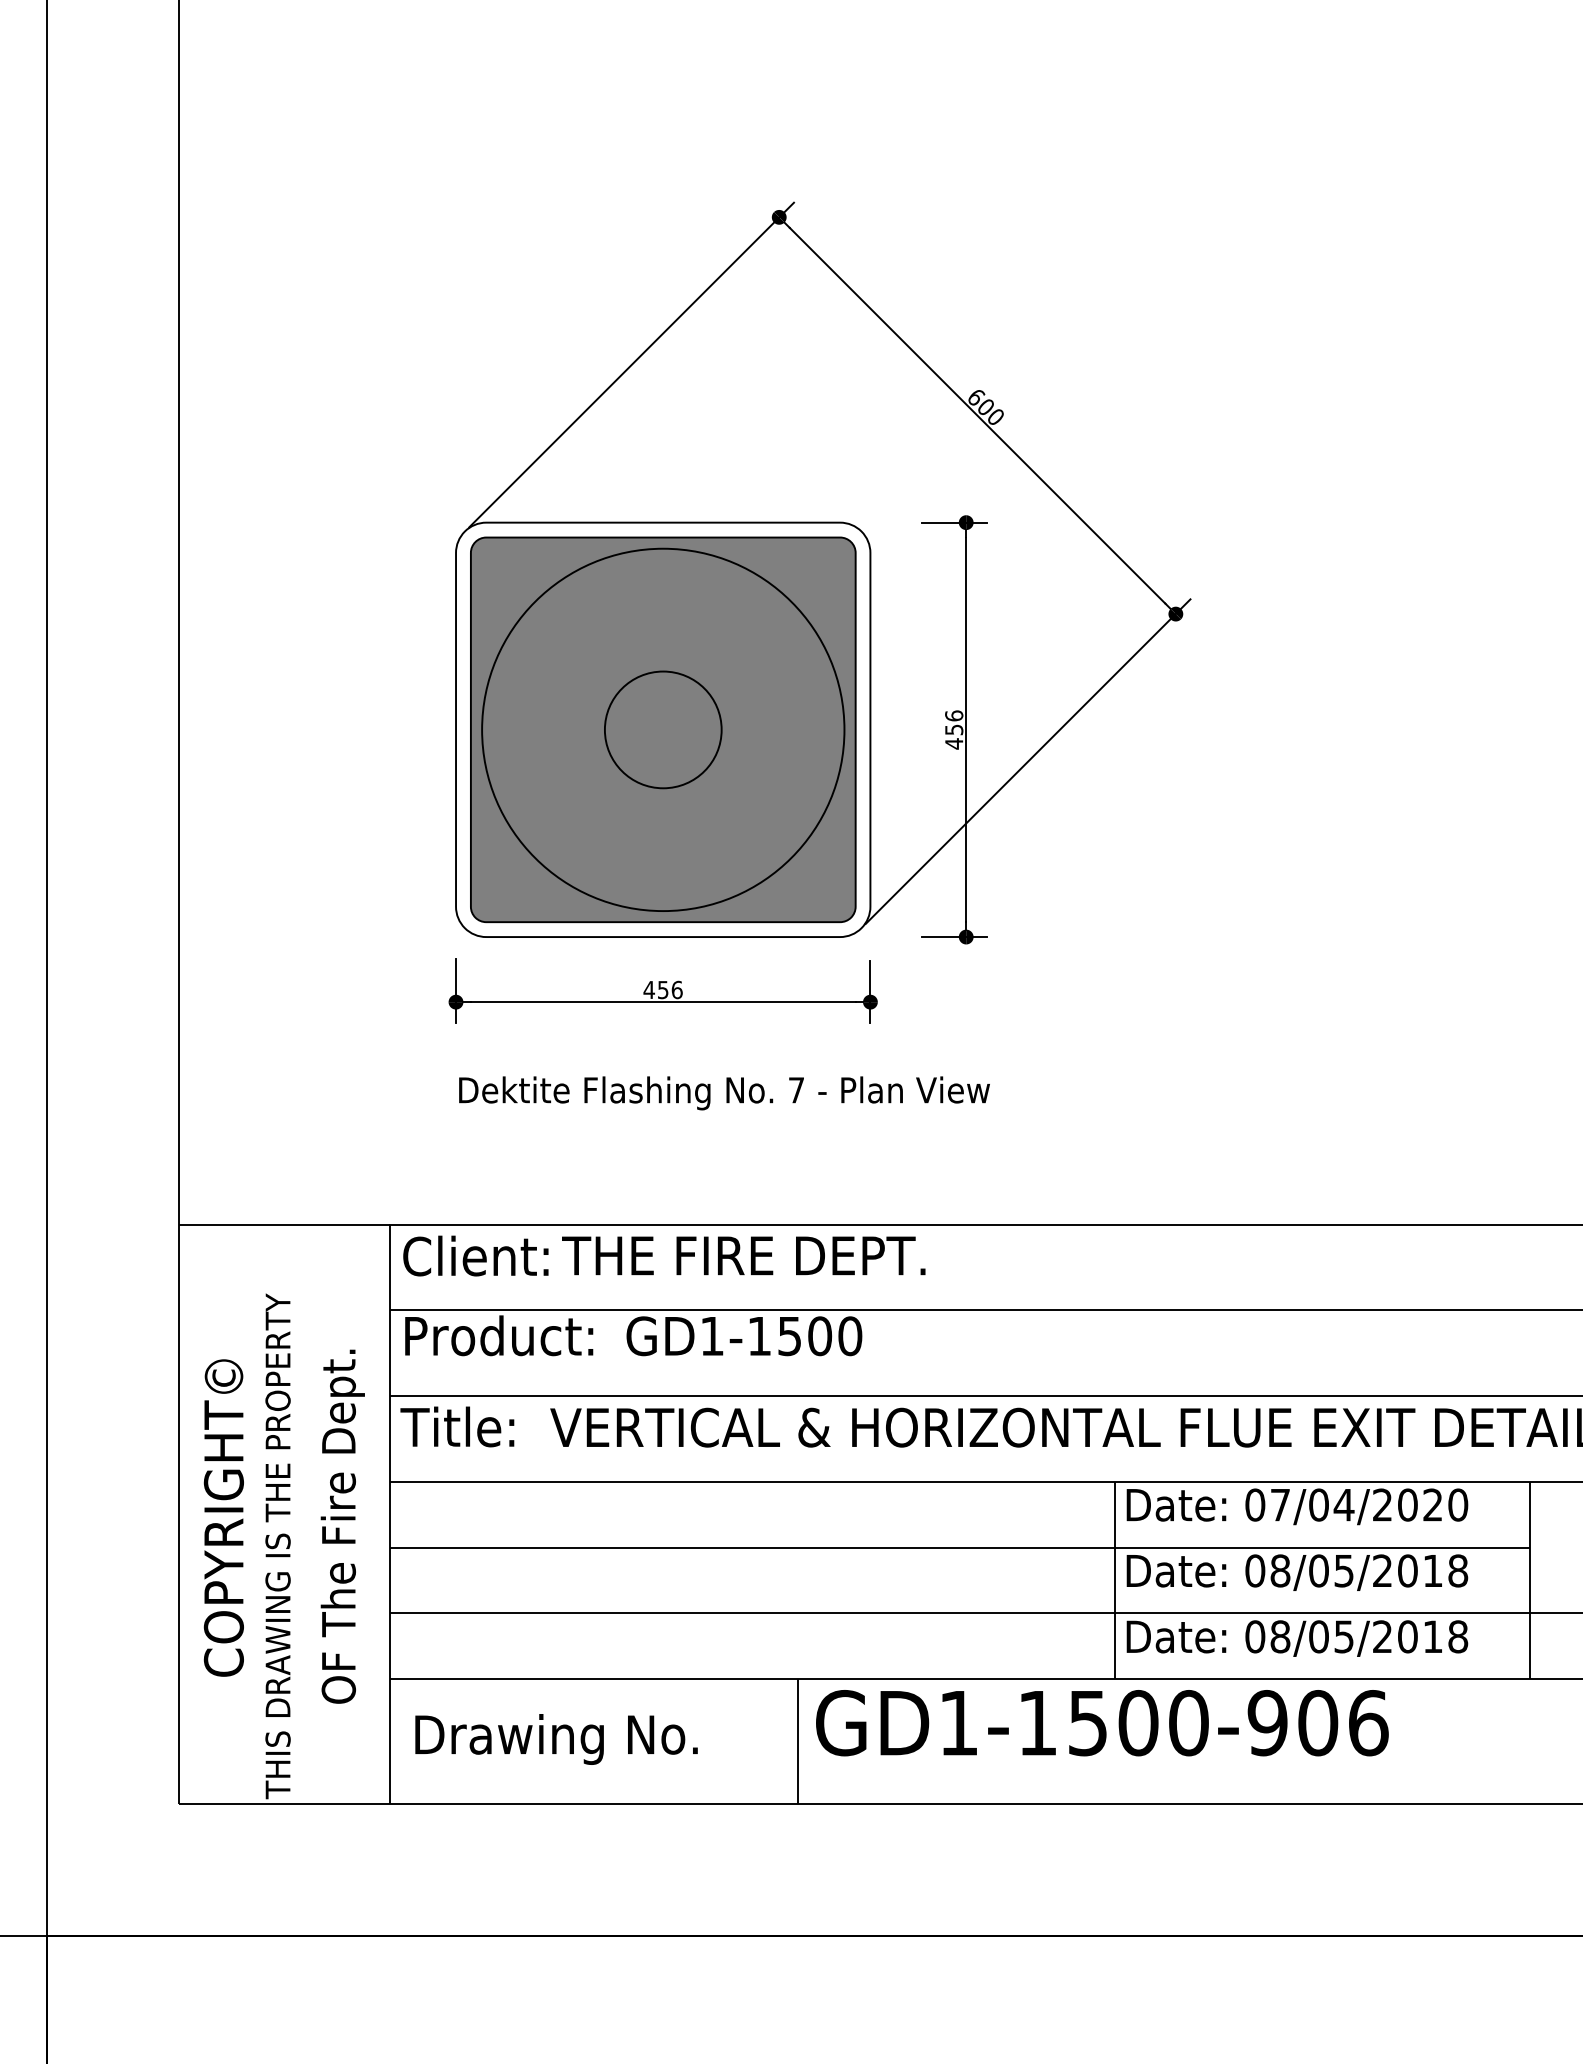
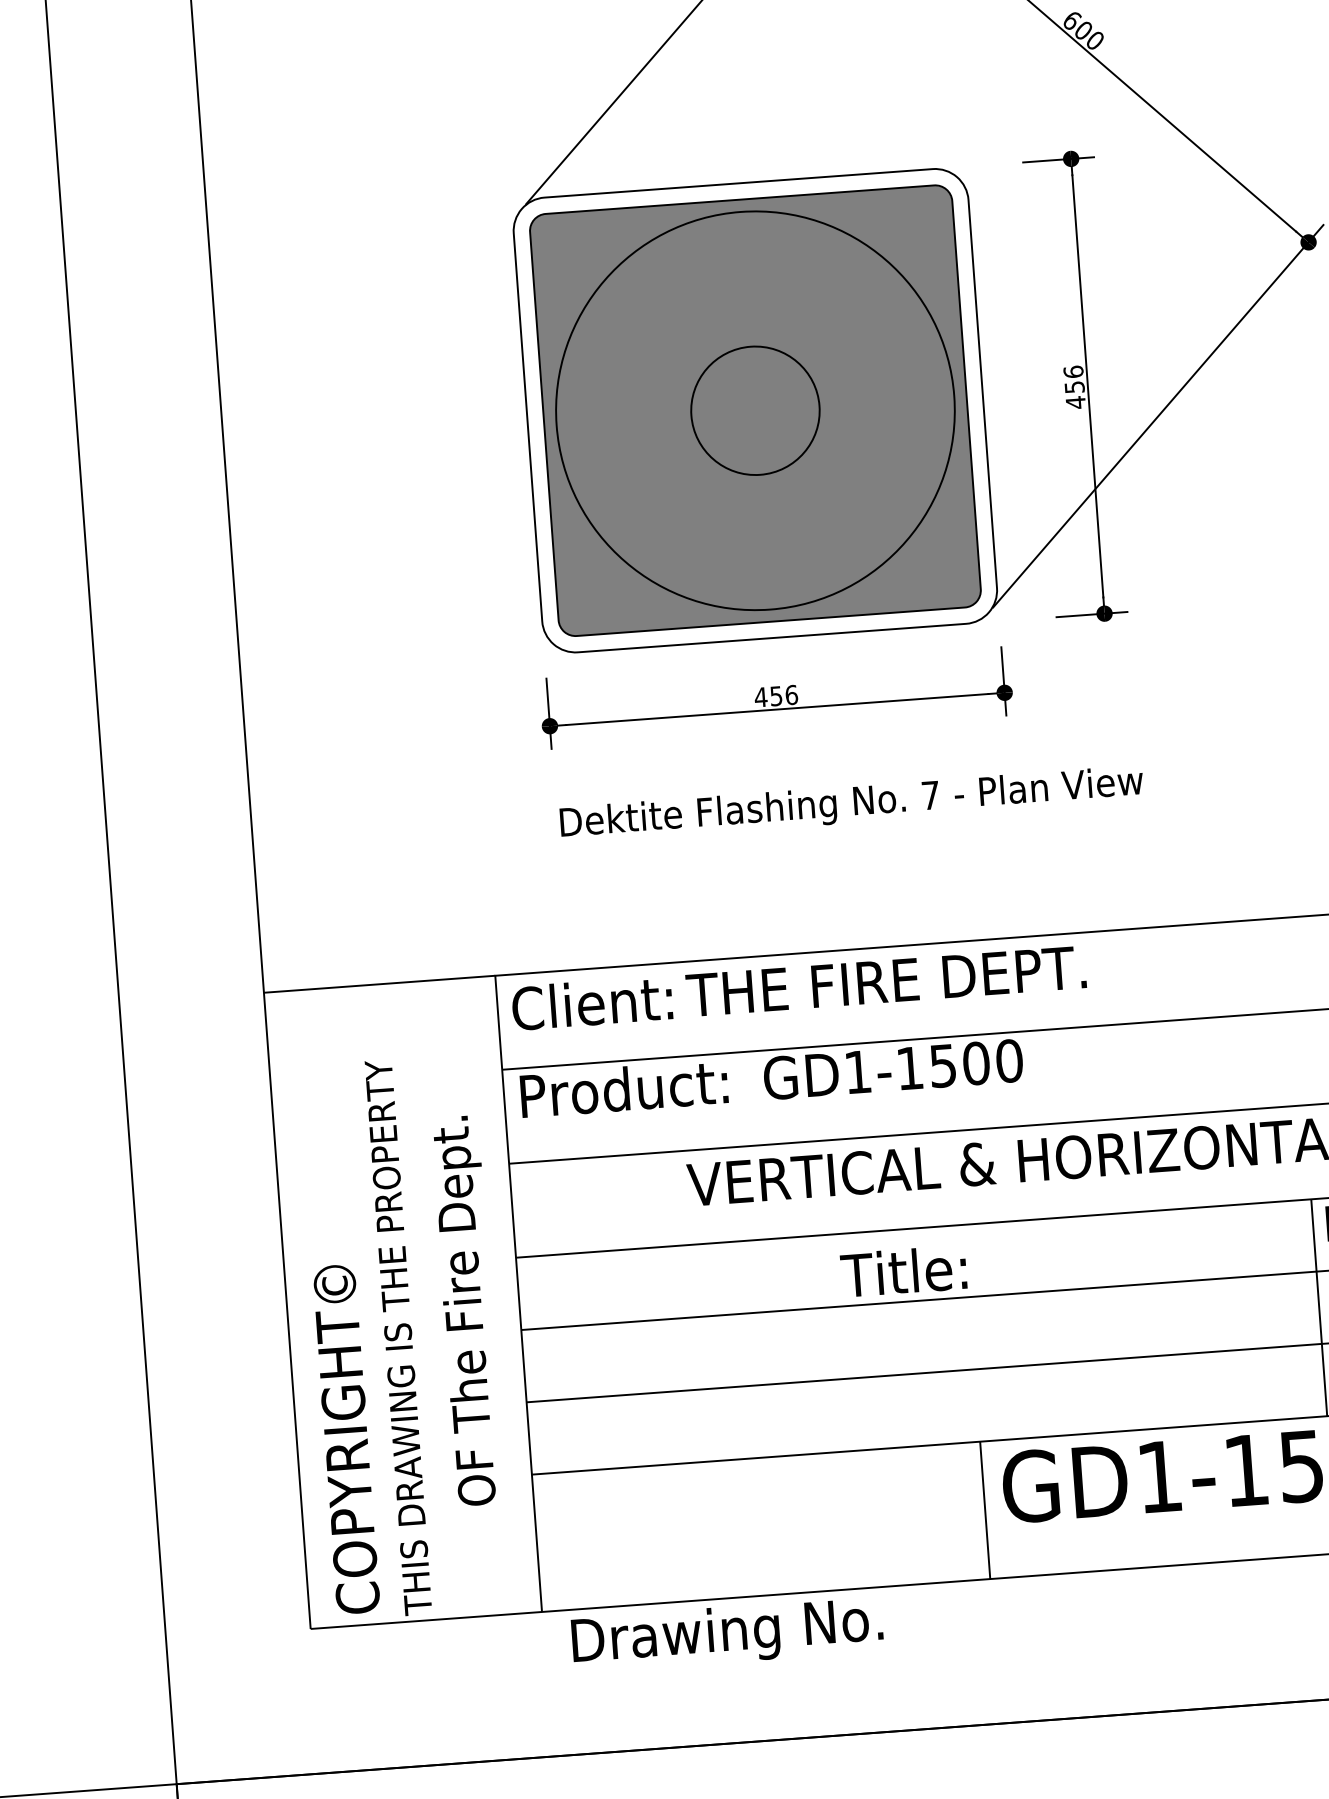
text: (457, 1426) -> (903, 1271), moved
text: (223, 1517) -> (345, 1438), moved
text: (556, 1739) -> (727, 1634), moved

